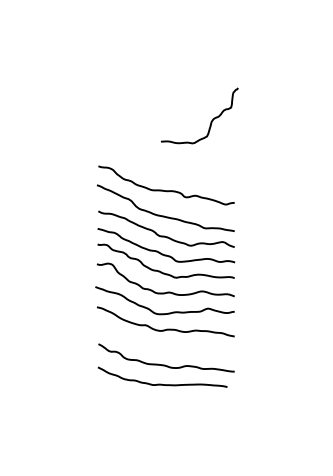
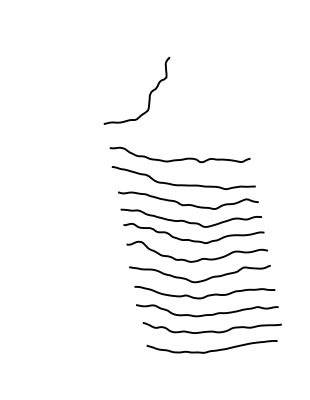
curve: (210, 121) -> (148, 95), moved
curve: (164, 347) -> (208, 313), added

